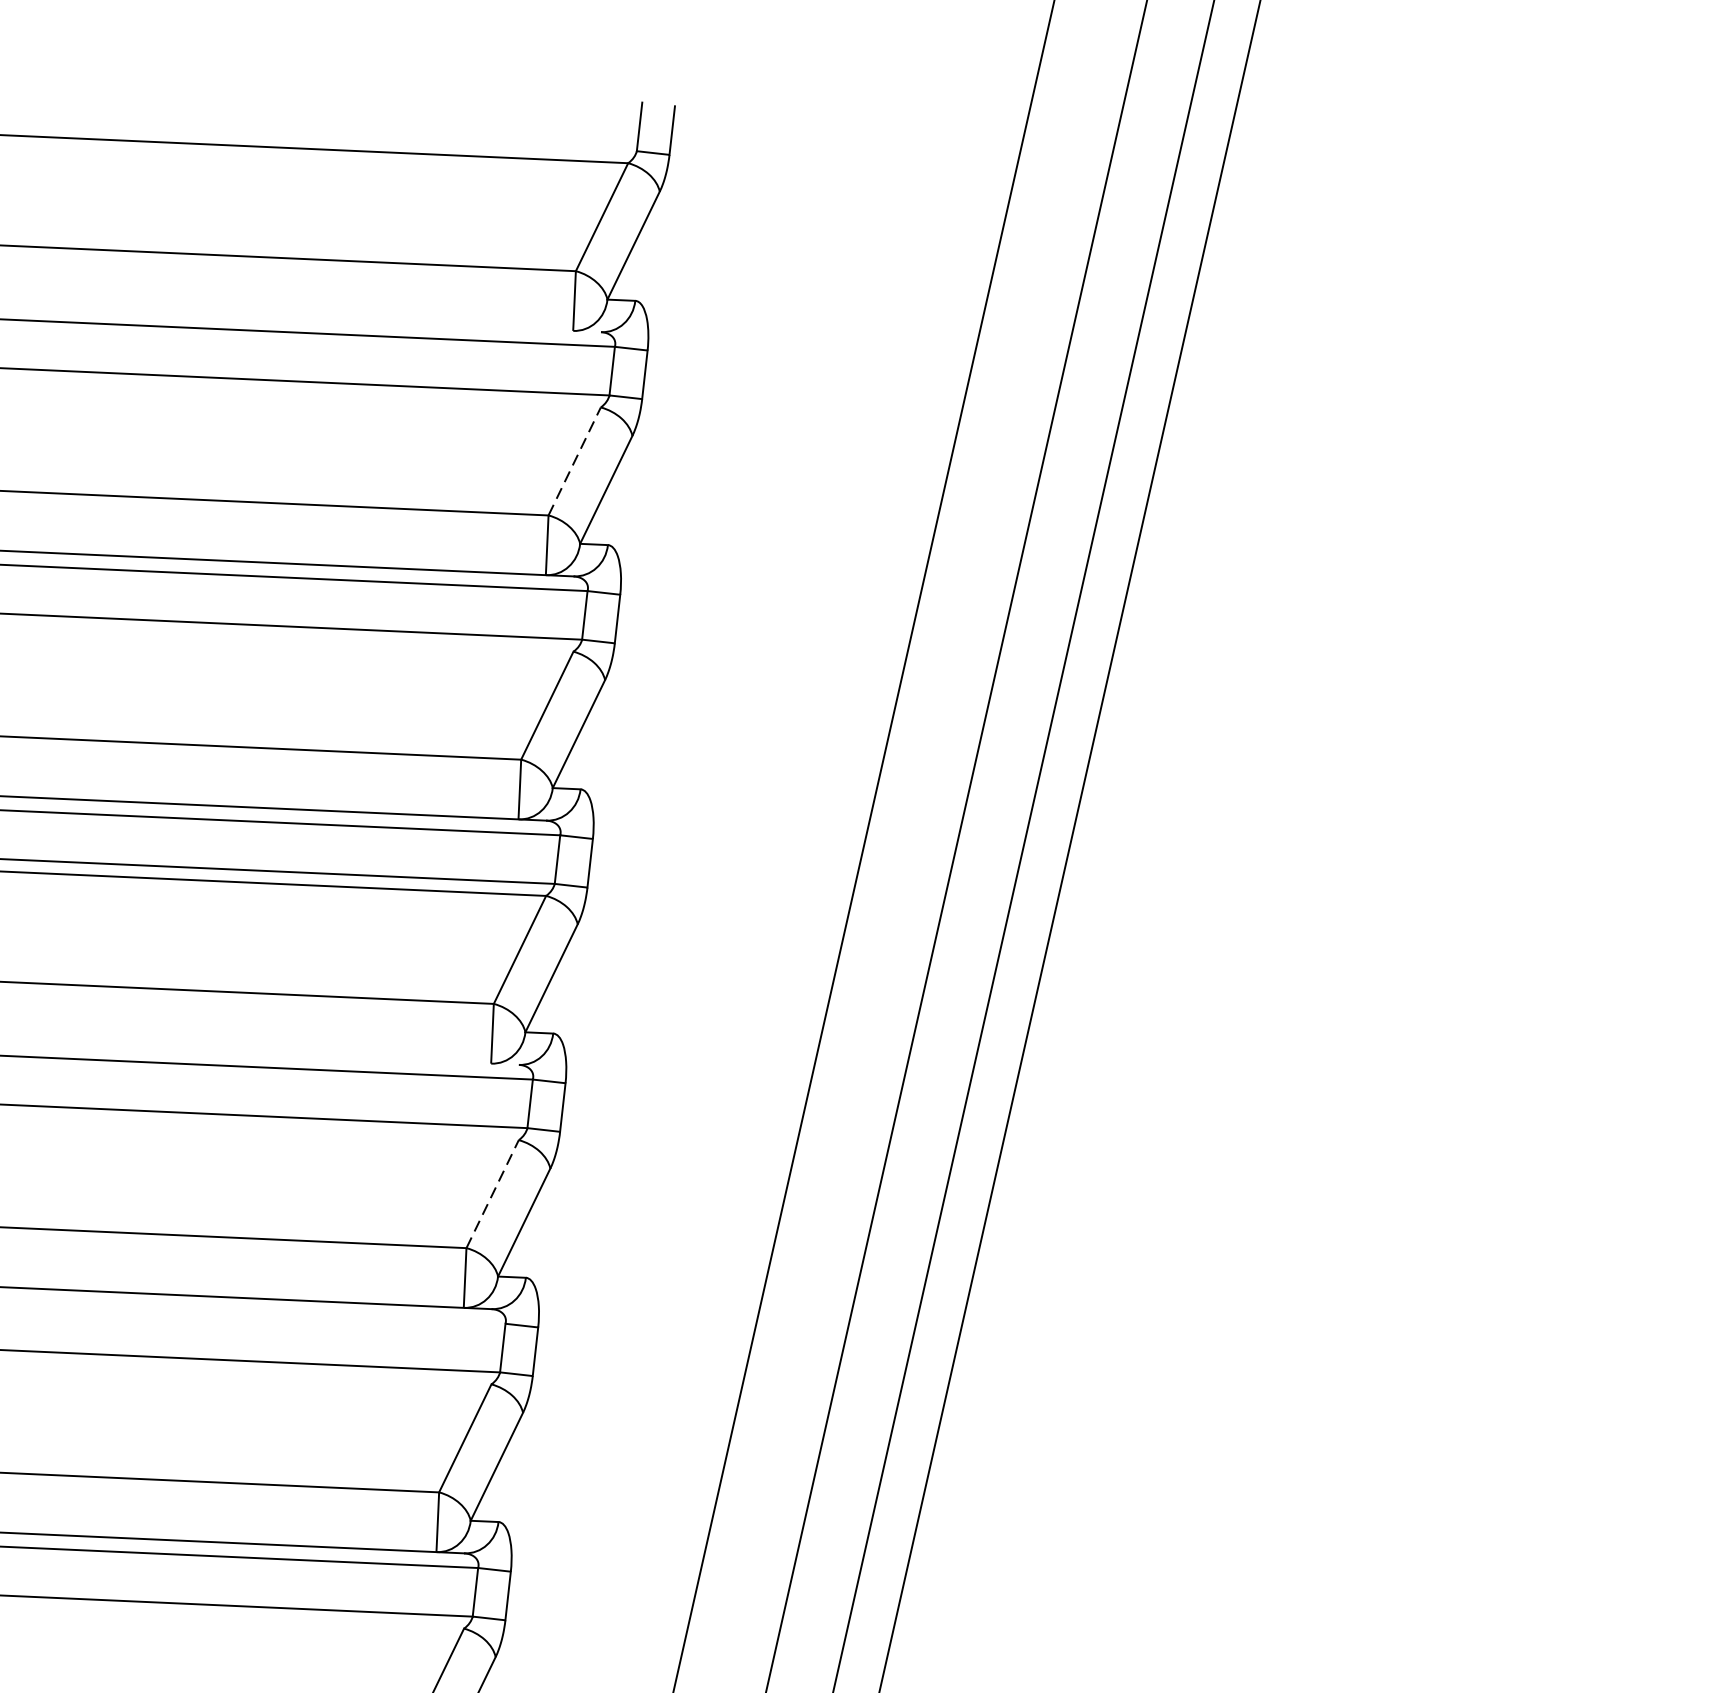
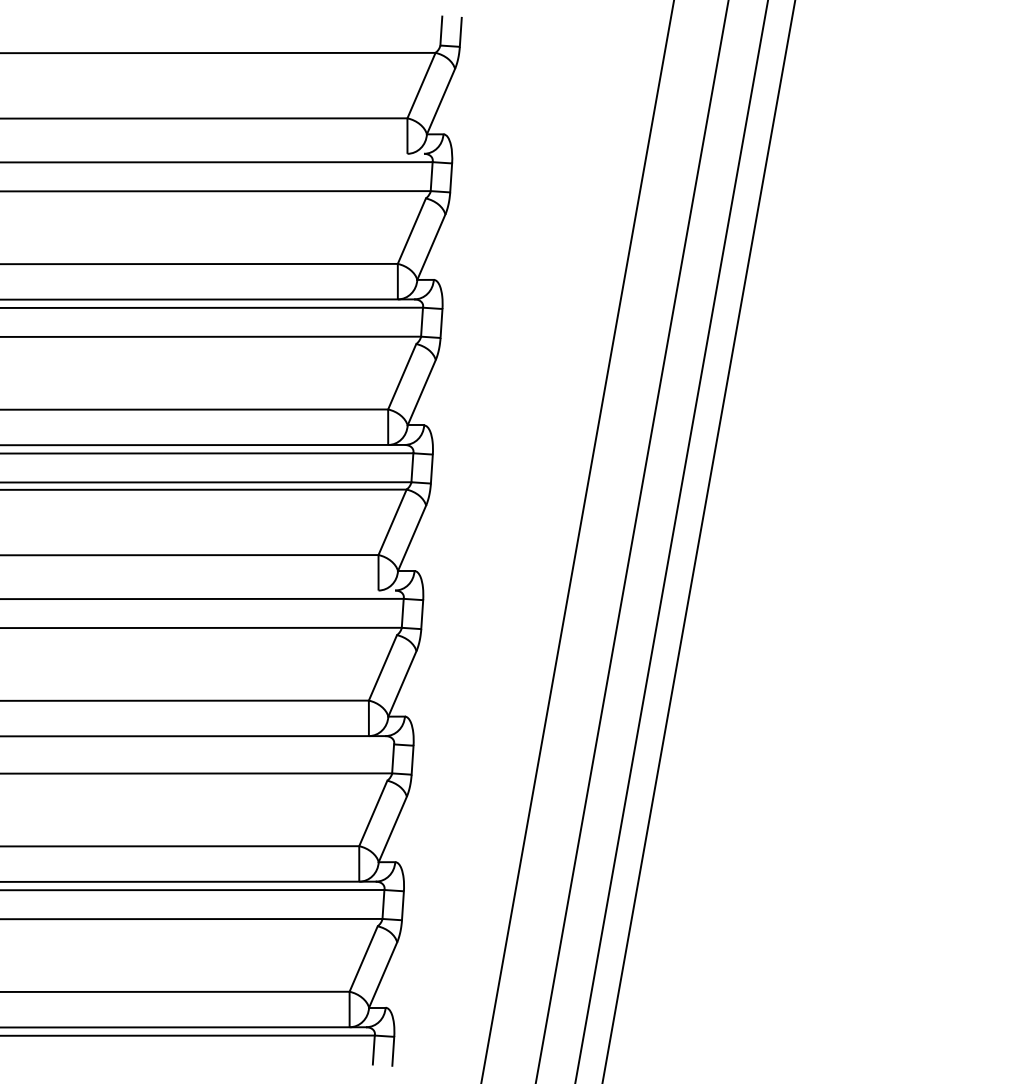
line: (574, 461) -> (411, 231), dashed -> solid
line: (491, 1193) -> (382, 667), dashed -> solid

